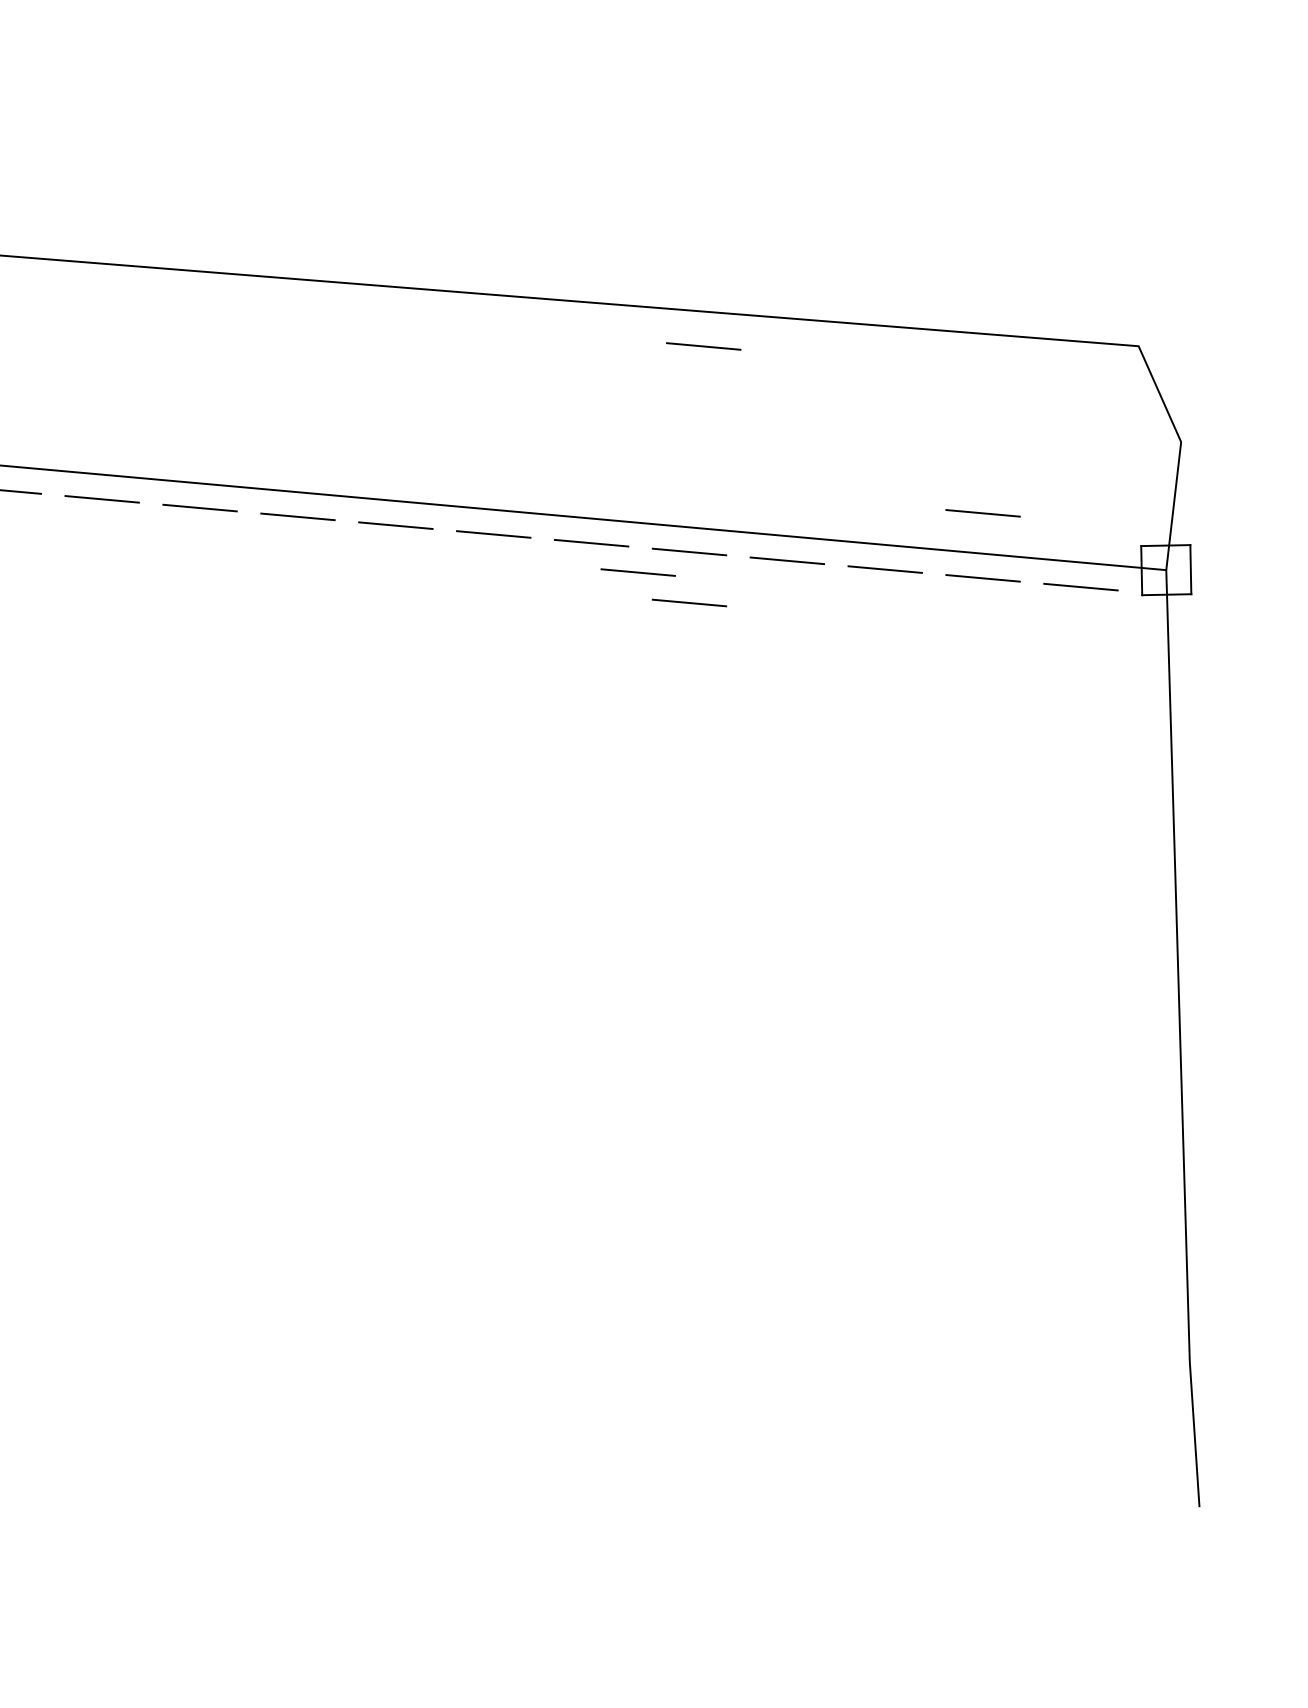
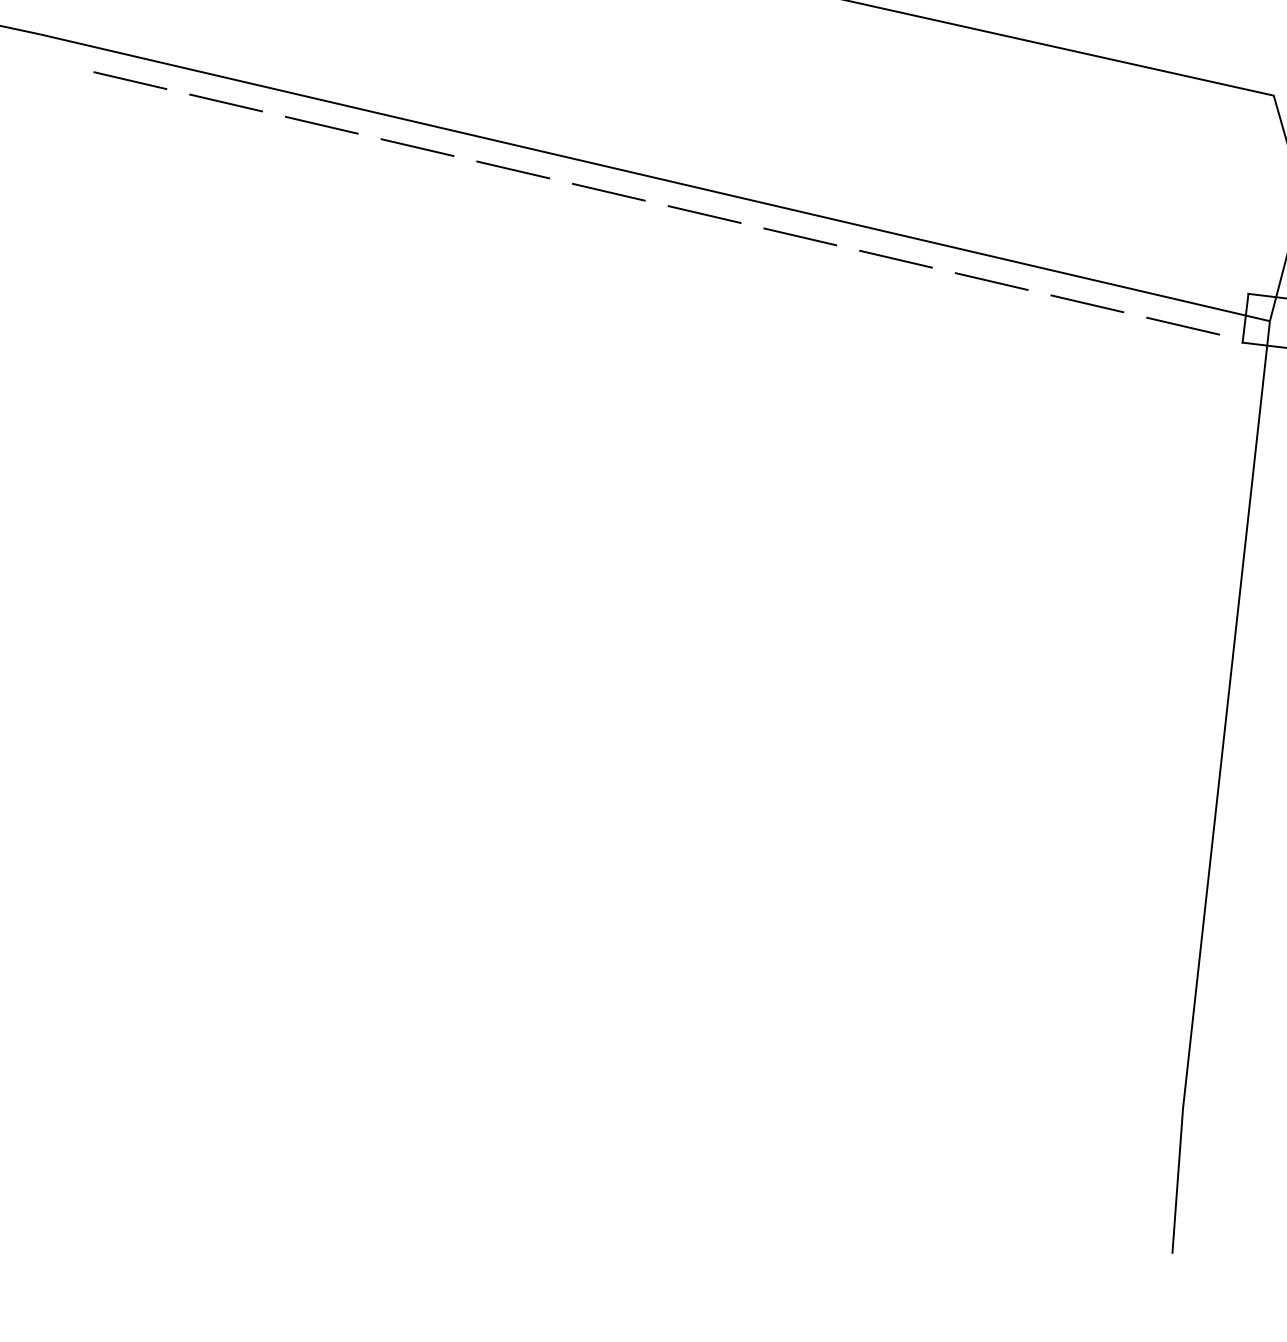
line: (703, 346) -> (842, 35), removed
line: (982, 513) -> (1095, 239), removed
line: (637, 572) -> (745, 249), removed
line: (689, 602) -> (793, 286), removed

